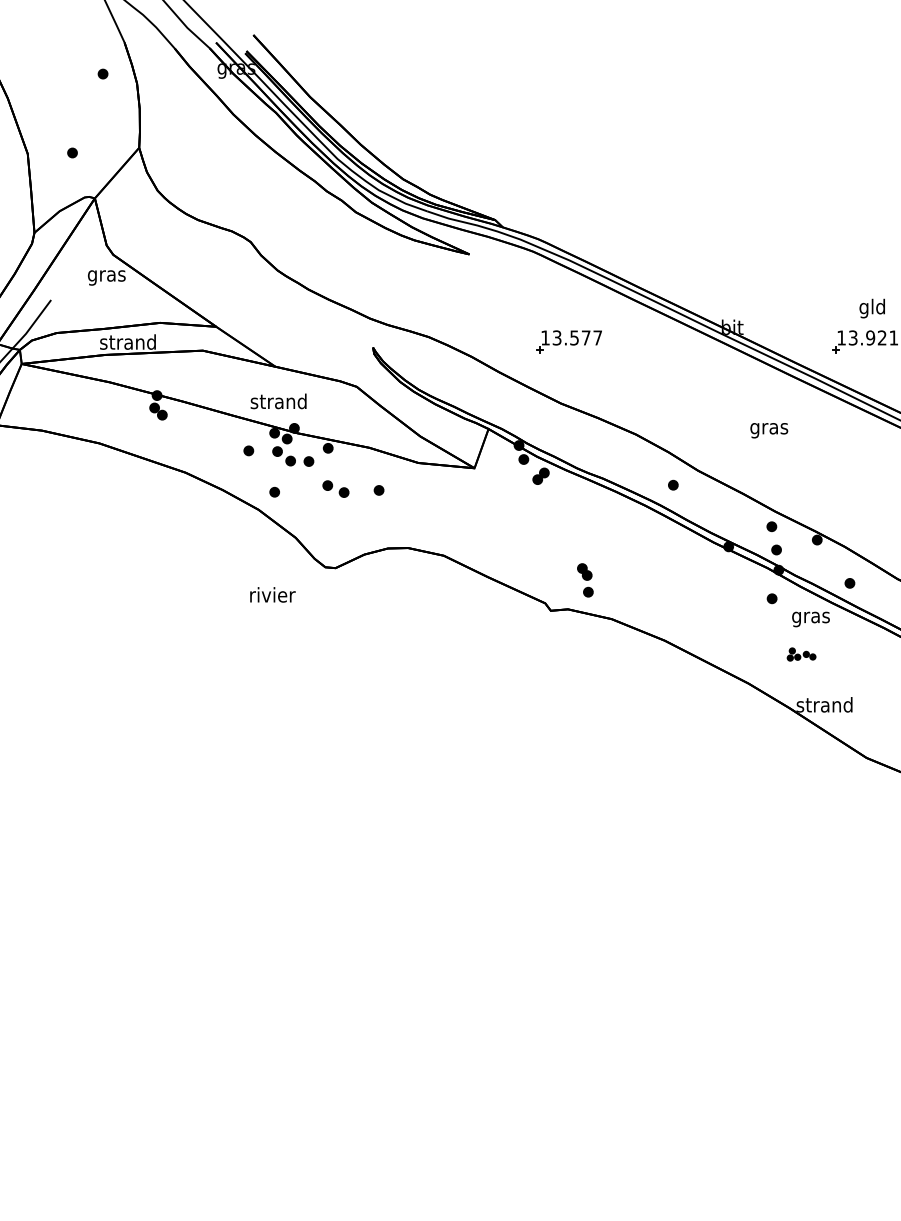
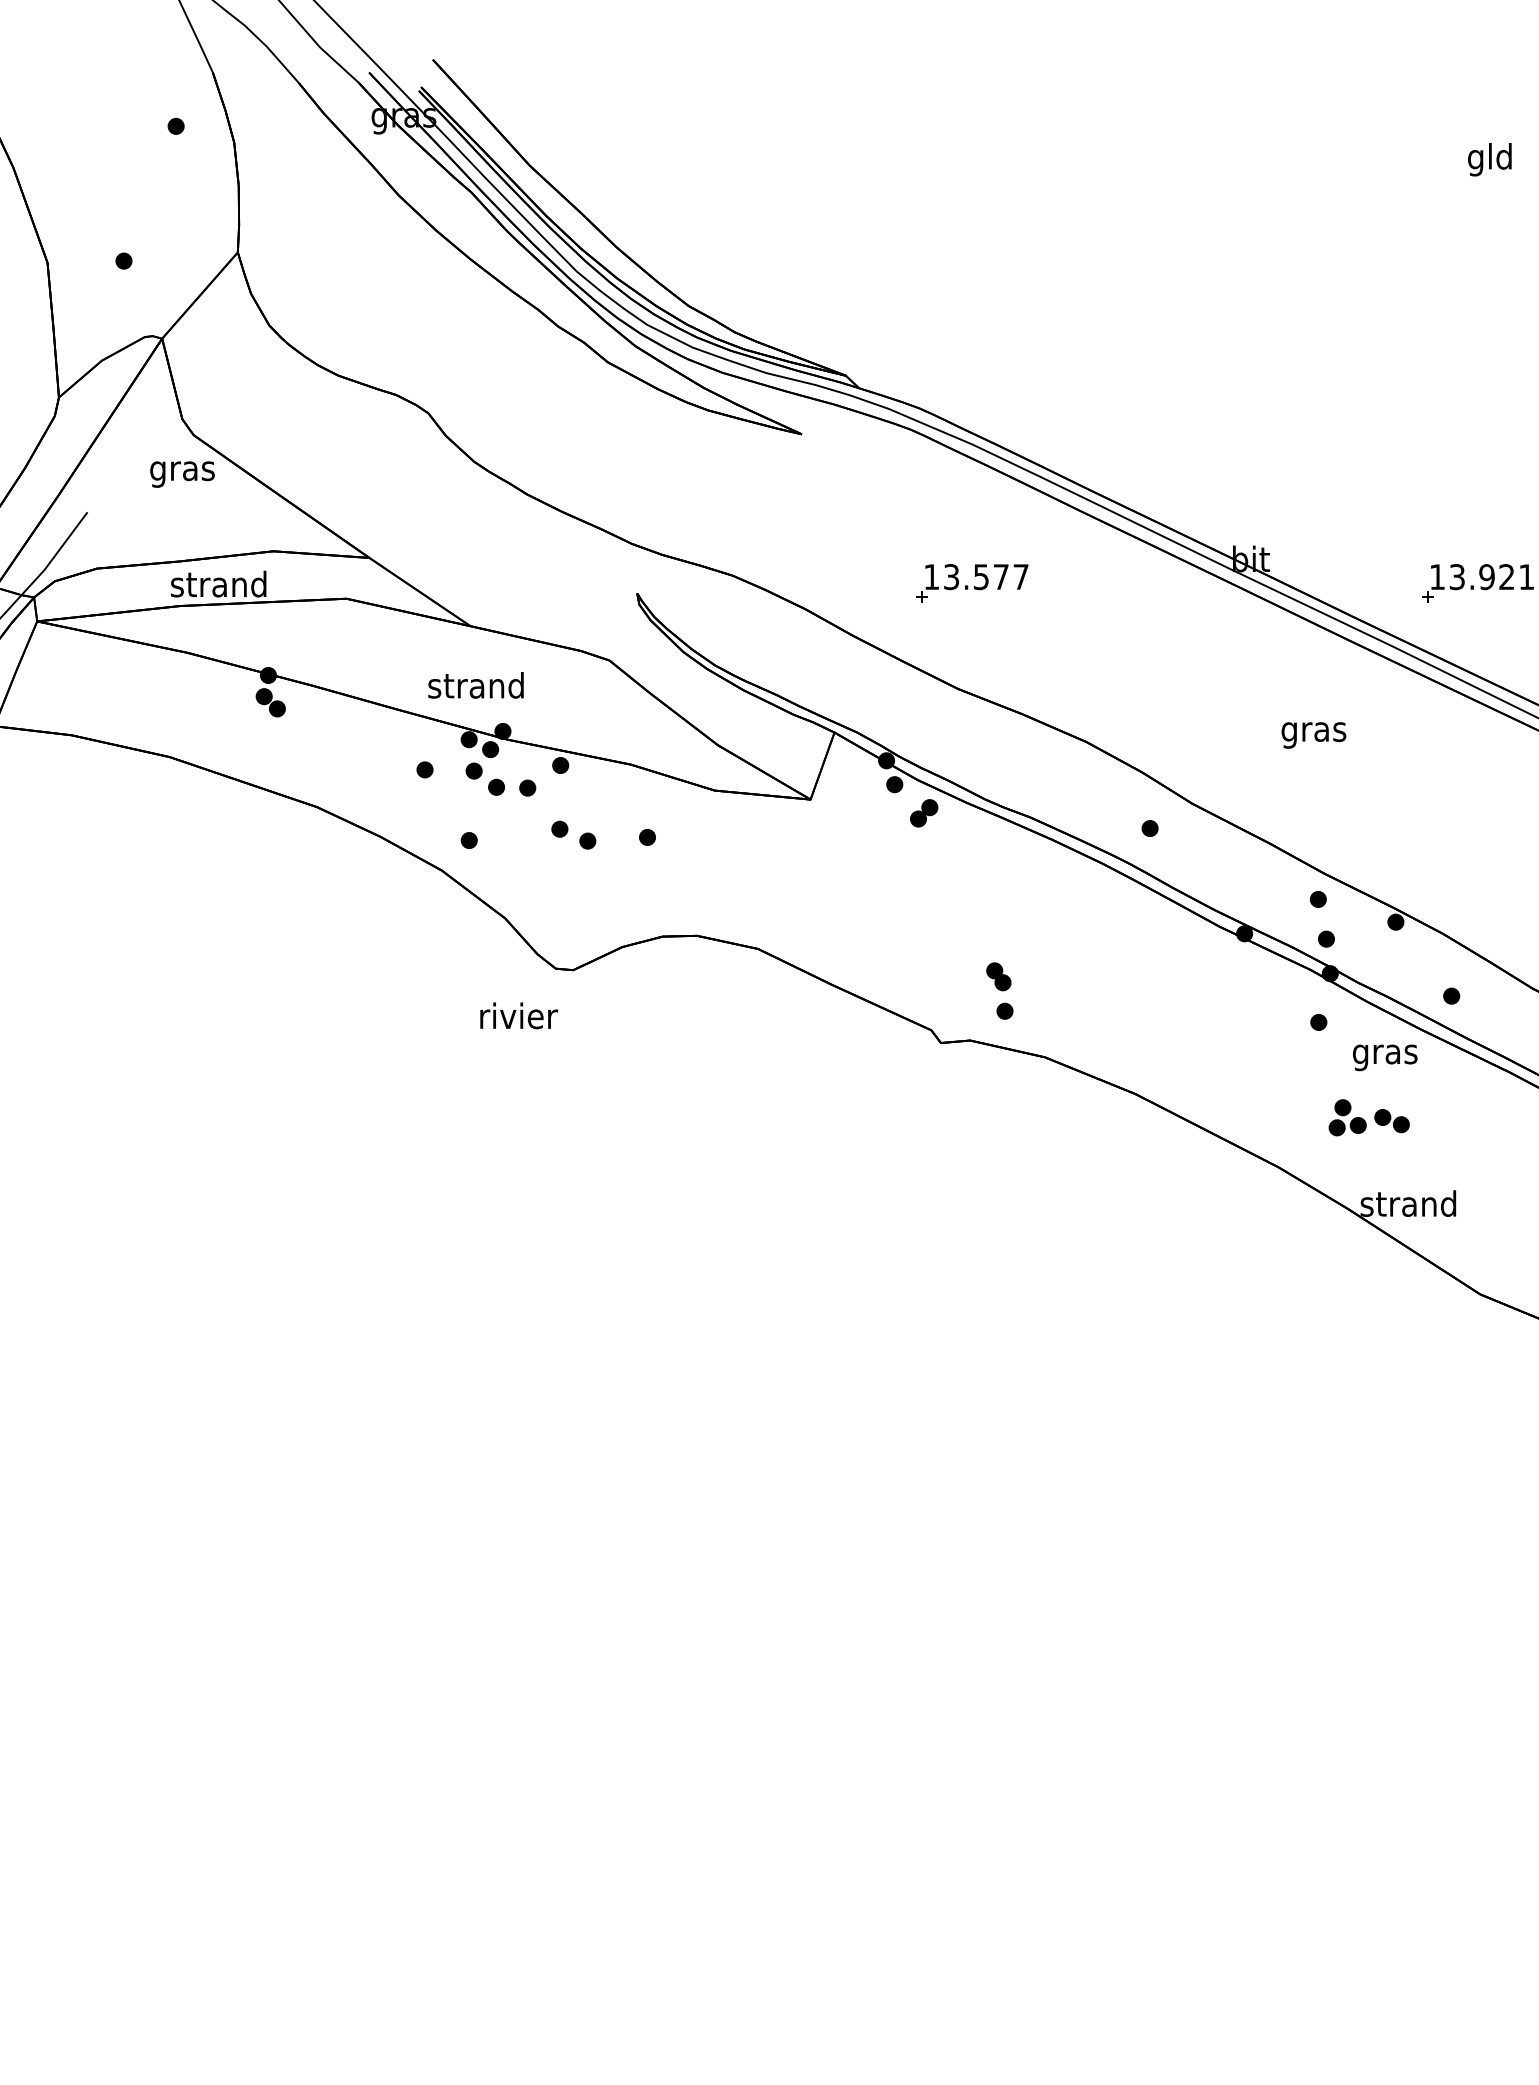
text: (871, 308) -> (1488, 159), moved
text: (272, 594) -> (518, 1015), moved
part: (801, 654) -> (1368, 1117), size x1.67

